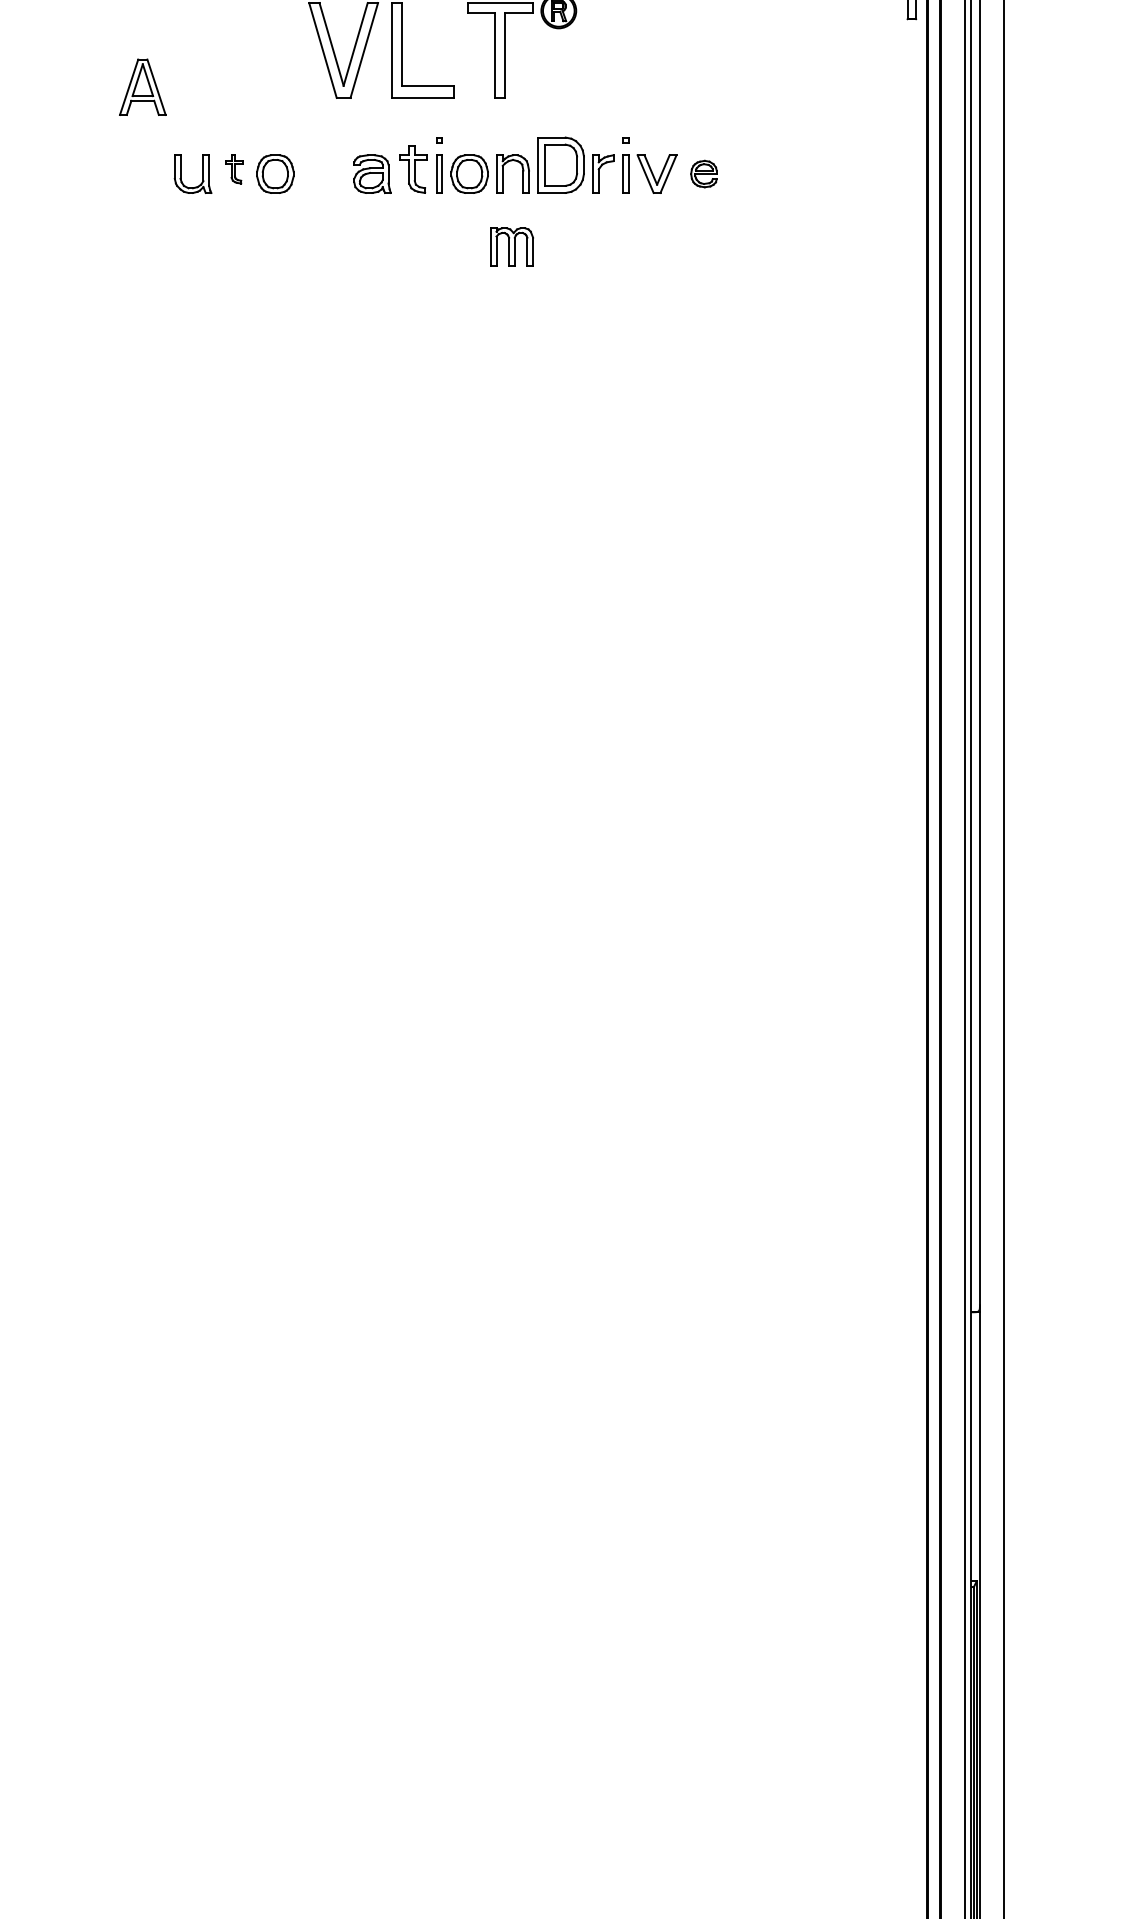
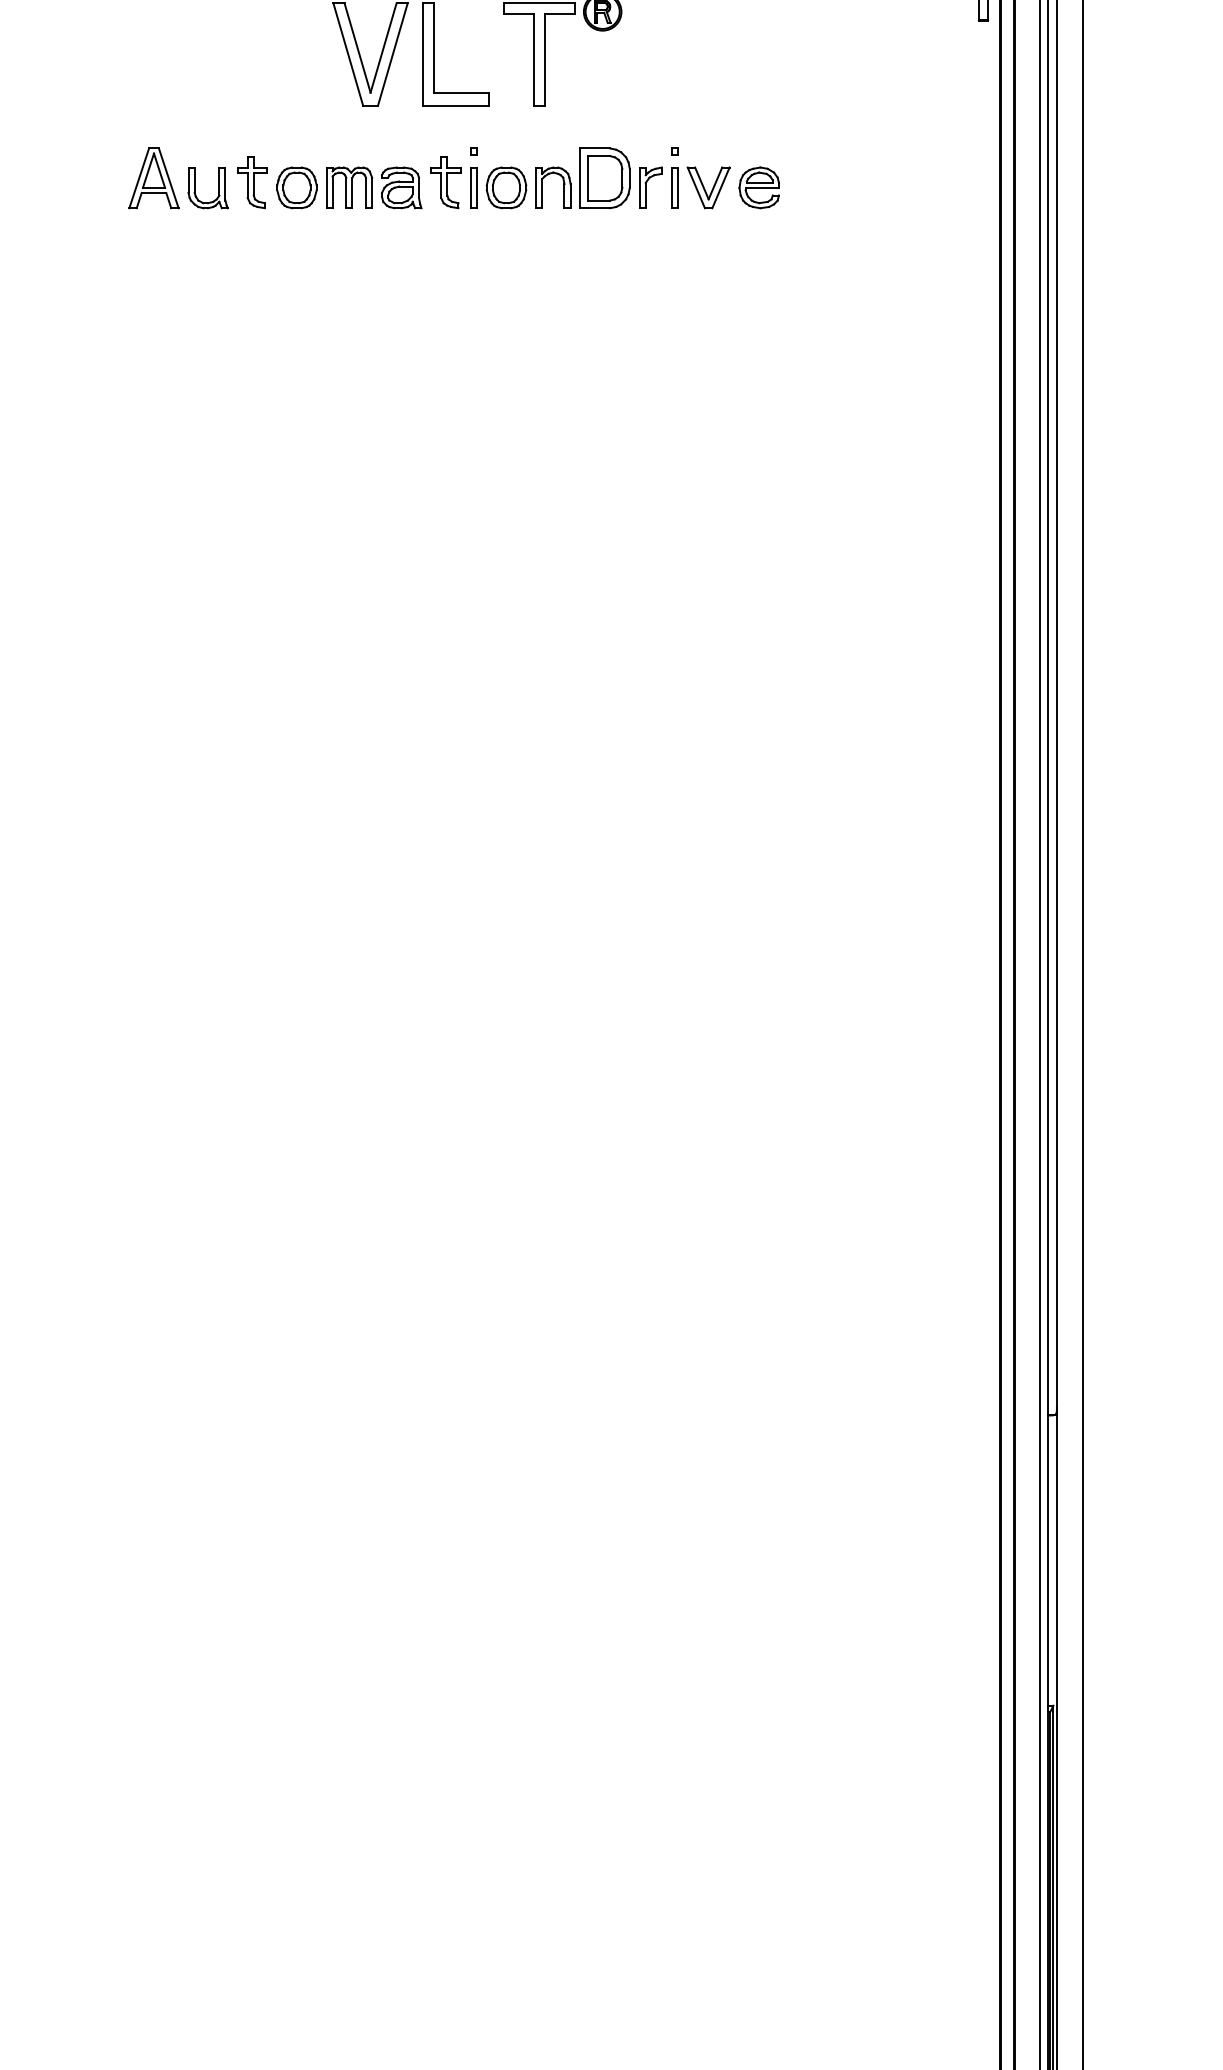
part: (142, 86) -> (153, 177), moved
part: (234, 169) -> (252, 182), size x1.67
part: (703, 173) -> (758, 187), size x1.43
part: (511, 246) -> (348, 187), moved

